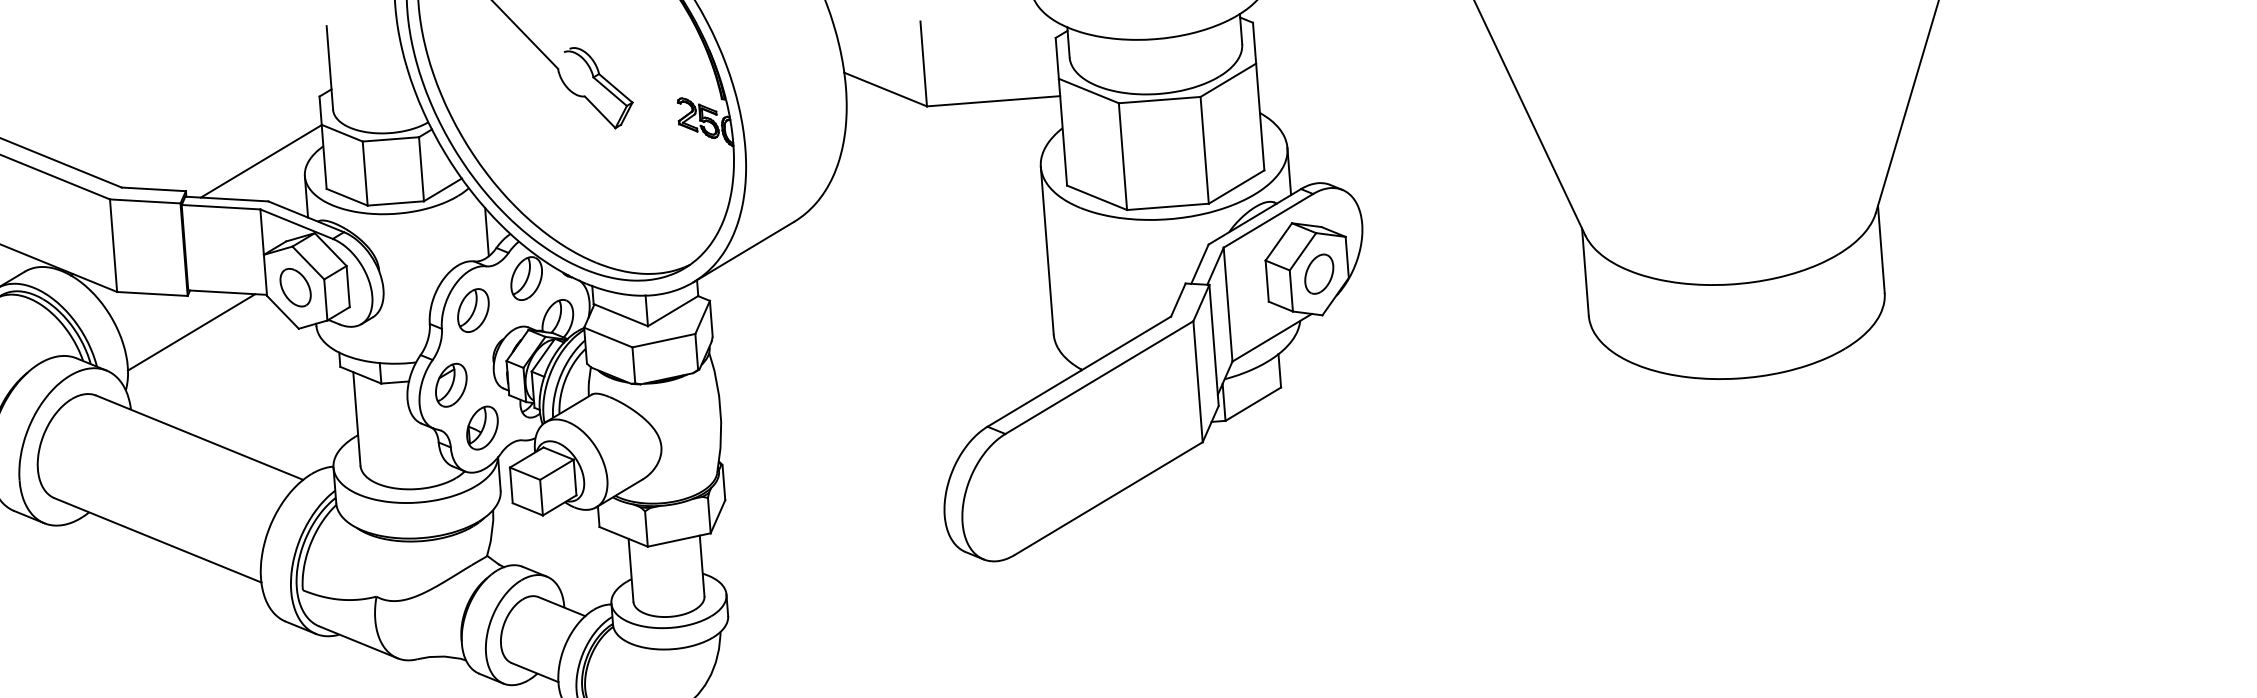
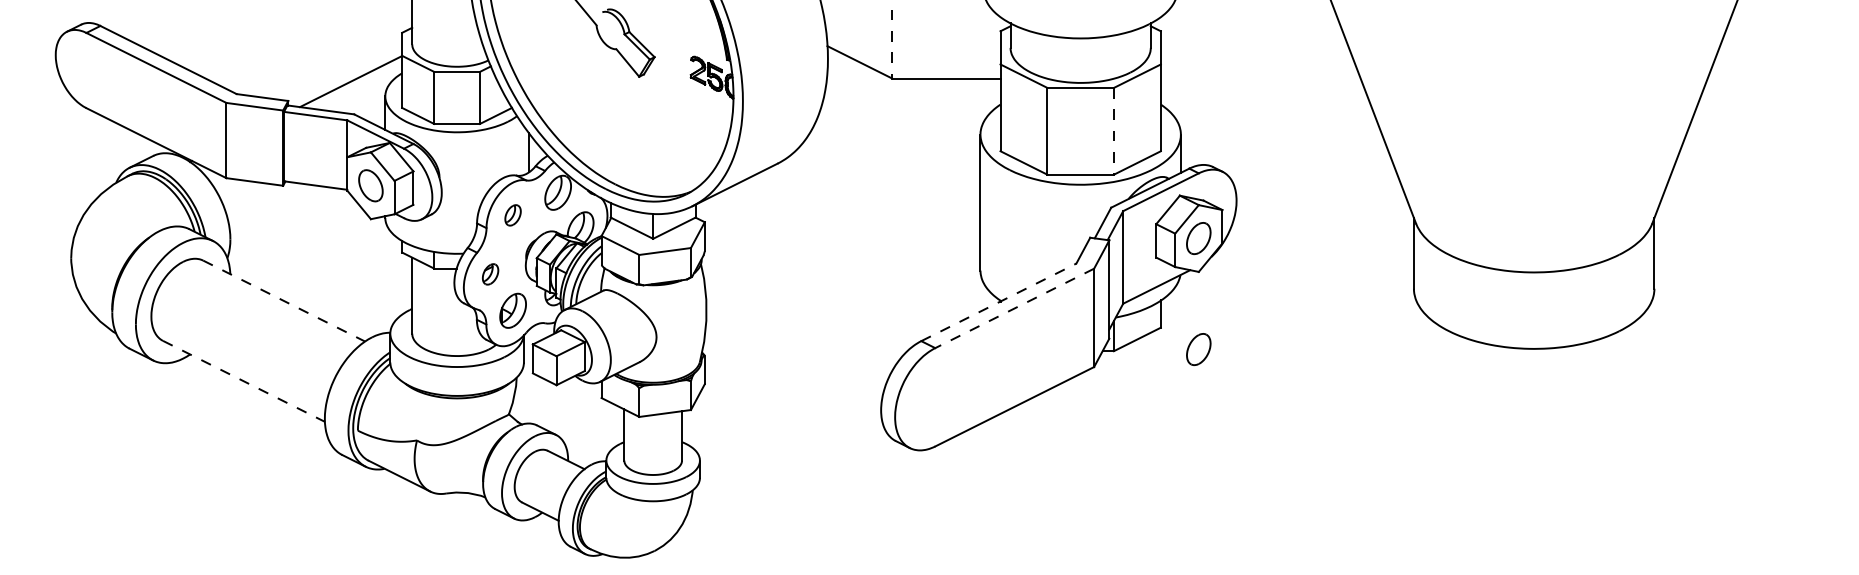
line: (924, 64) -> (892, 44), solid -> dashed
line: (1204, 150) -> (1113, 131), solid -> dashed
part: (472, 310) -> (512, 215), size x0.6
line: (190, 332) -> (283, 215), removed
line: (1078, 371) -> (998, 302), solid -> dashed
line: (1099, 377) -> (1014, 308), solid -> dashed
part: (451, 385) -> (490, 274), size x0.6
part: (1329, 410) -> (1198, 349), added
line: (200, 438) -> (284, 301), solid -> dashed
line: (158, 540) -> (244, 381), solid -> dashed

